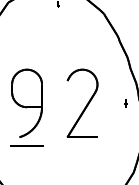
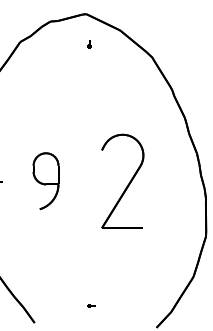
part: (26, 102) -> (45, 180), size x0.6
part: (125, 103) -> (182, 181), removed
line: (27, 145) -> (46, 239), removed

